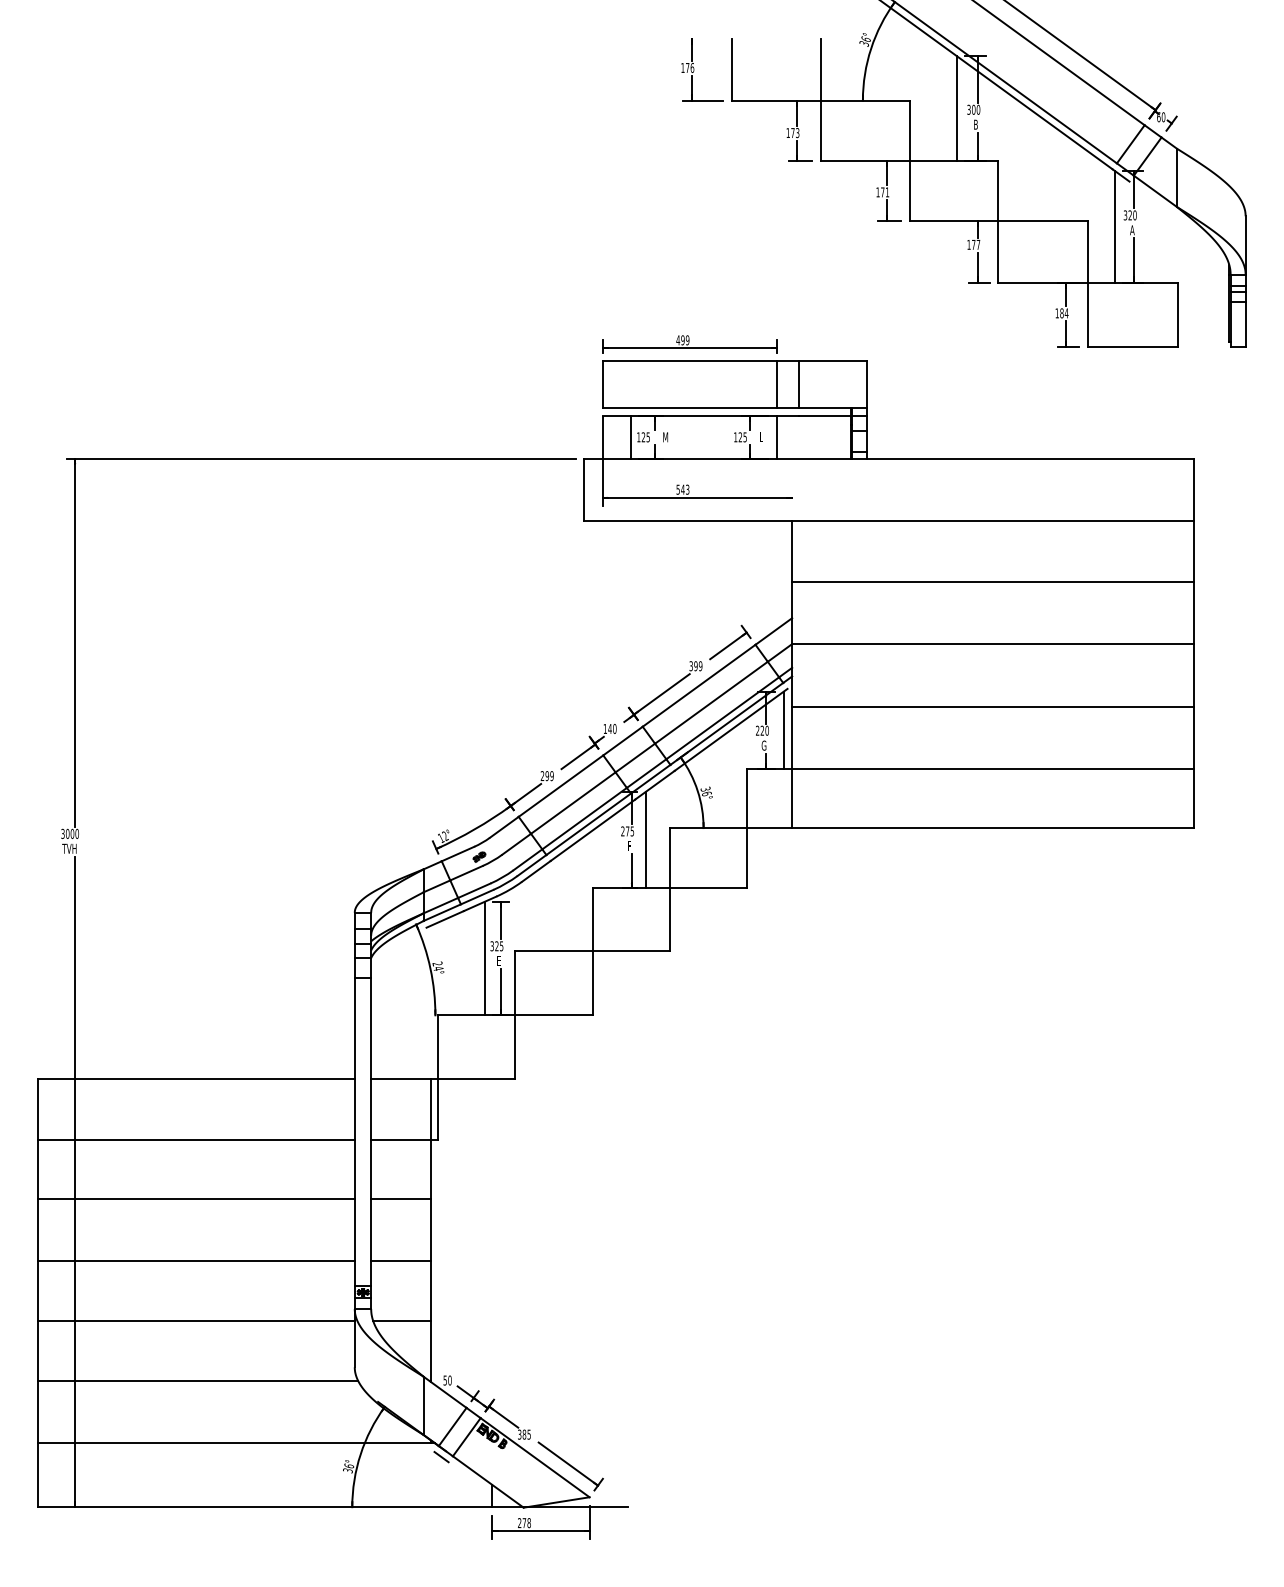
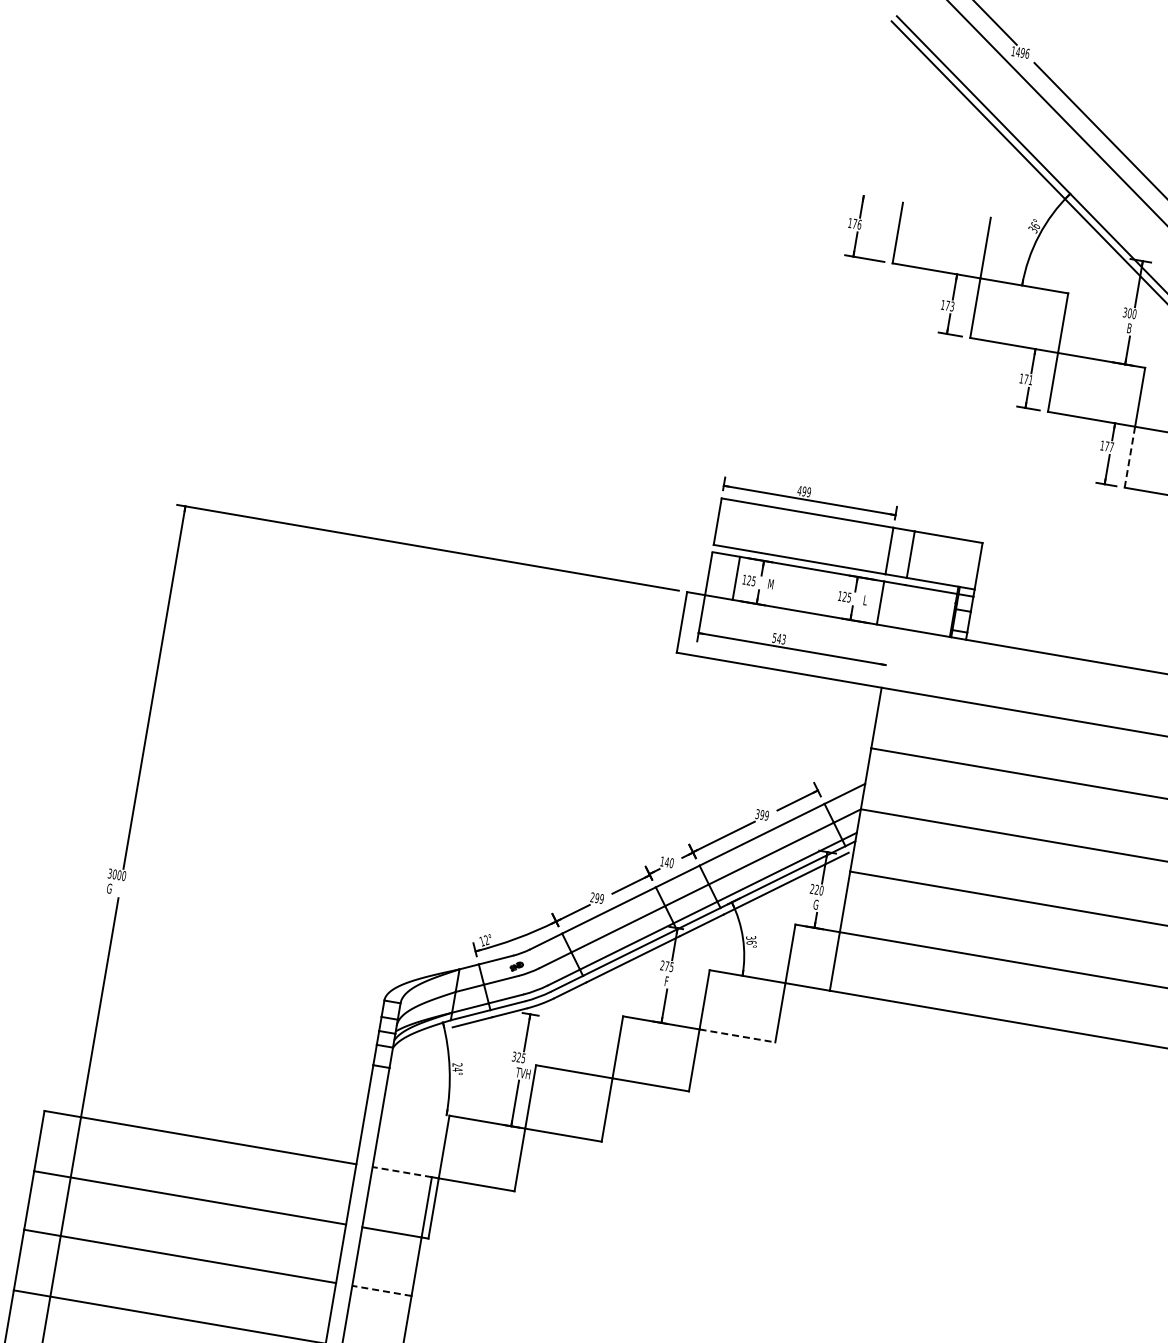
line: (956, 108) -> (1113, 309), removed
line: (998, 251) -> (1130, 457), solid -> dashed
line: (783, 729) -> (837, 892), removed
line: (645, 840) -> (683, 978), removed
text: (69, 848) -> (114, 889), TVH -> G
line: (709, 888) -> (738, 1036), solid -> dashed
line: (484, 958) -> (504, 1067), removed
text: (503, 961) -> (522, 1073), E -> TVH
line: (400, 1078) -> (401, 1171), solid -> dashed
line: (400, 1199) -> (381, 1290), solid -> dashed

